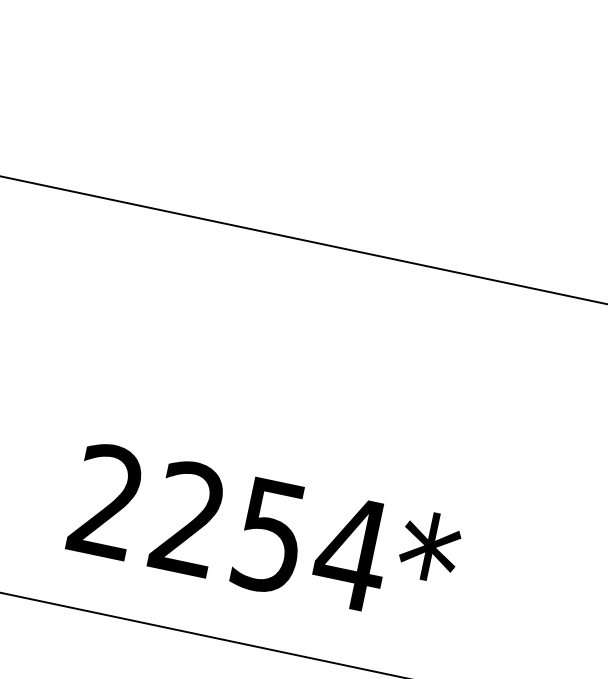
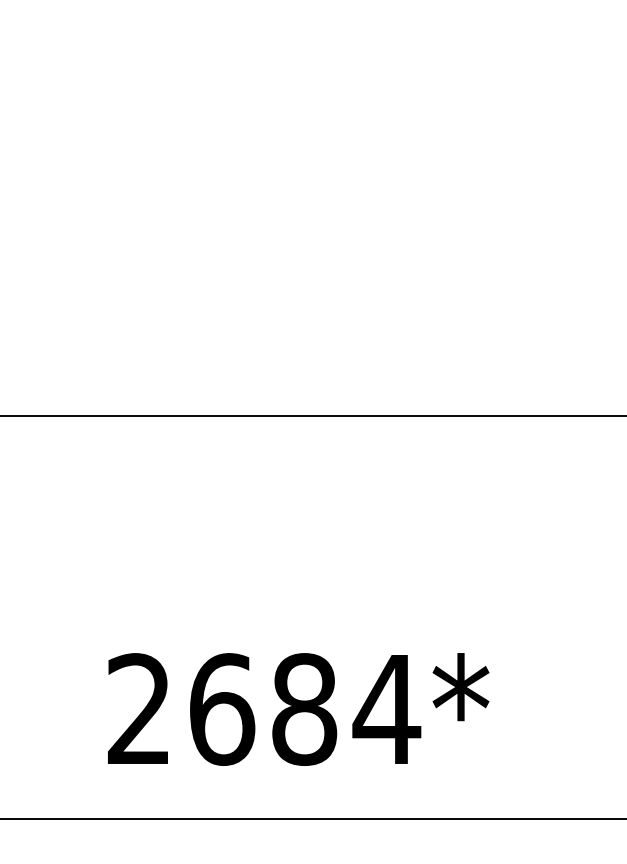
text: (230, 527) -> (263, 709), 2254* -> 2684*

